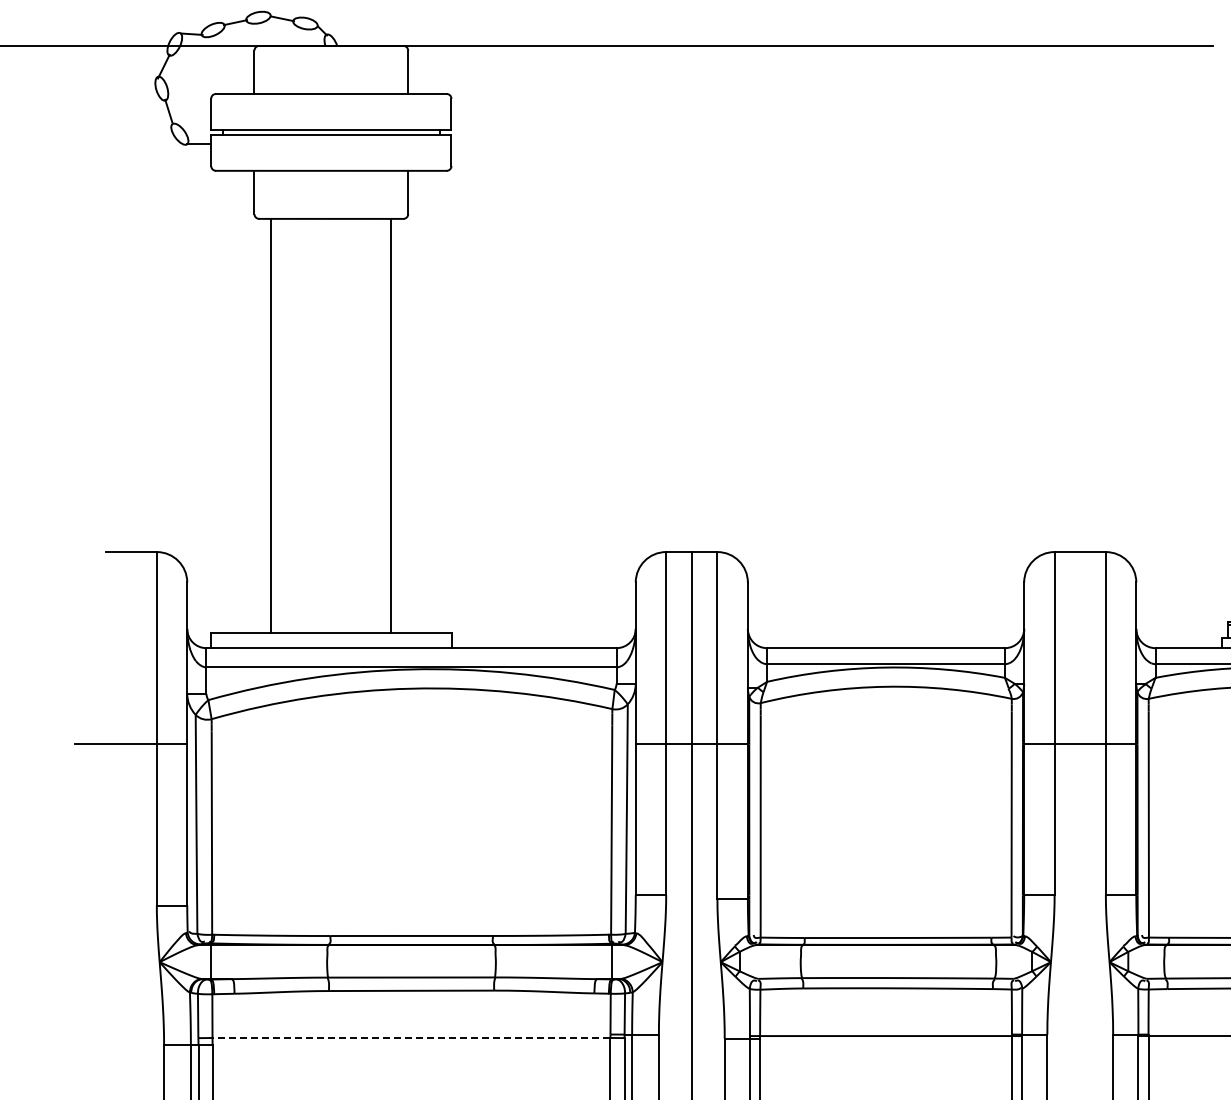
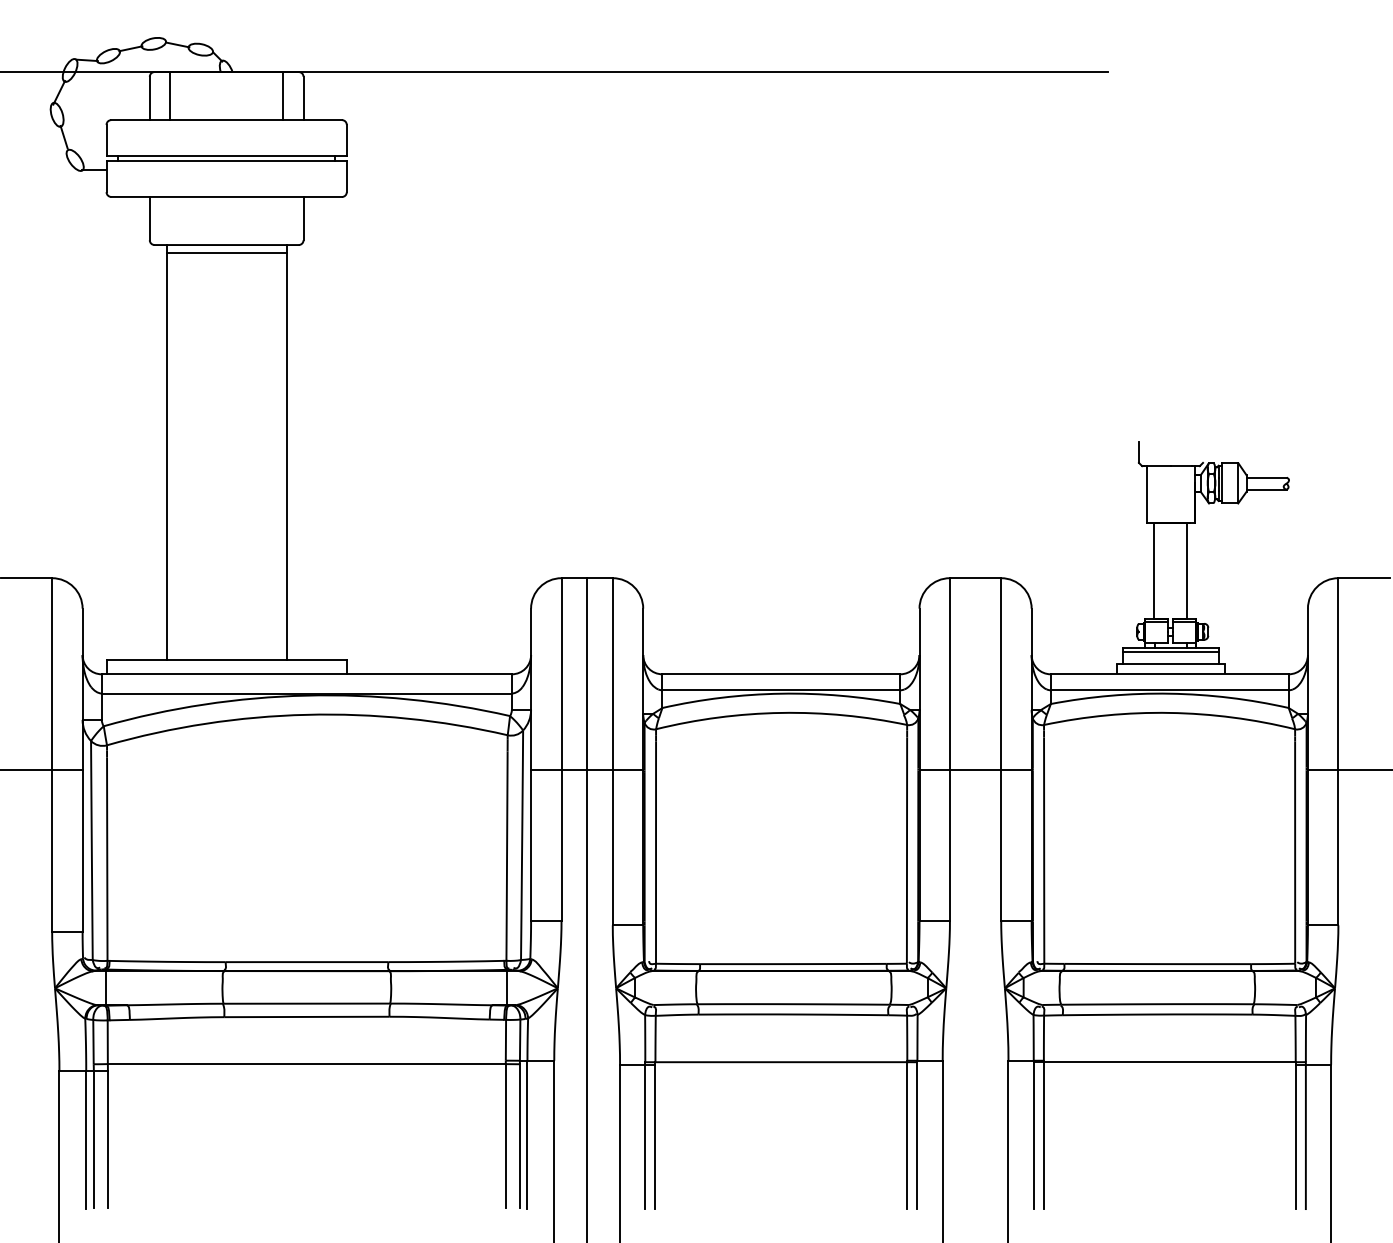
line: (275, 70) -> (170, 96), added
line: (388, 70) -> (283, 96), added
line: (331, 227) -> (226, 253), added
line: (411, 1038) -> (306, 1064), dashed -> solid

